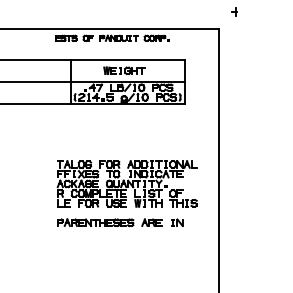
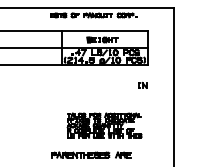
part: (126, 183) -> (104, 125), size x0.7
part: (177, 222) -> (142, 85), moved

